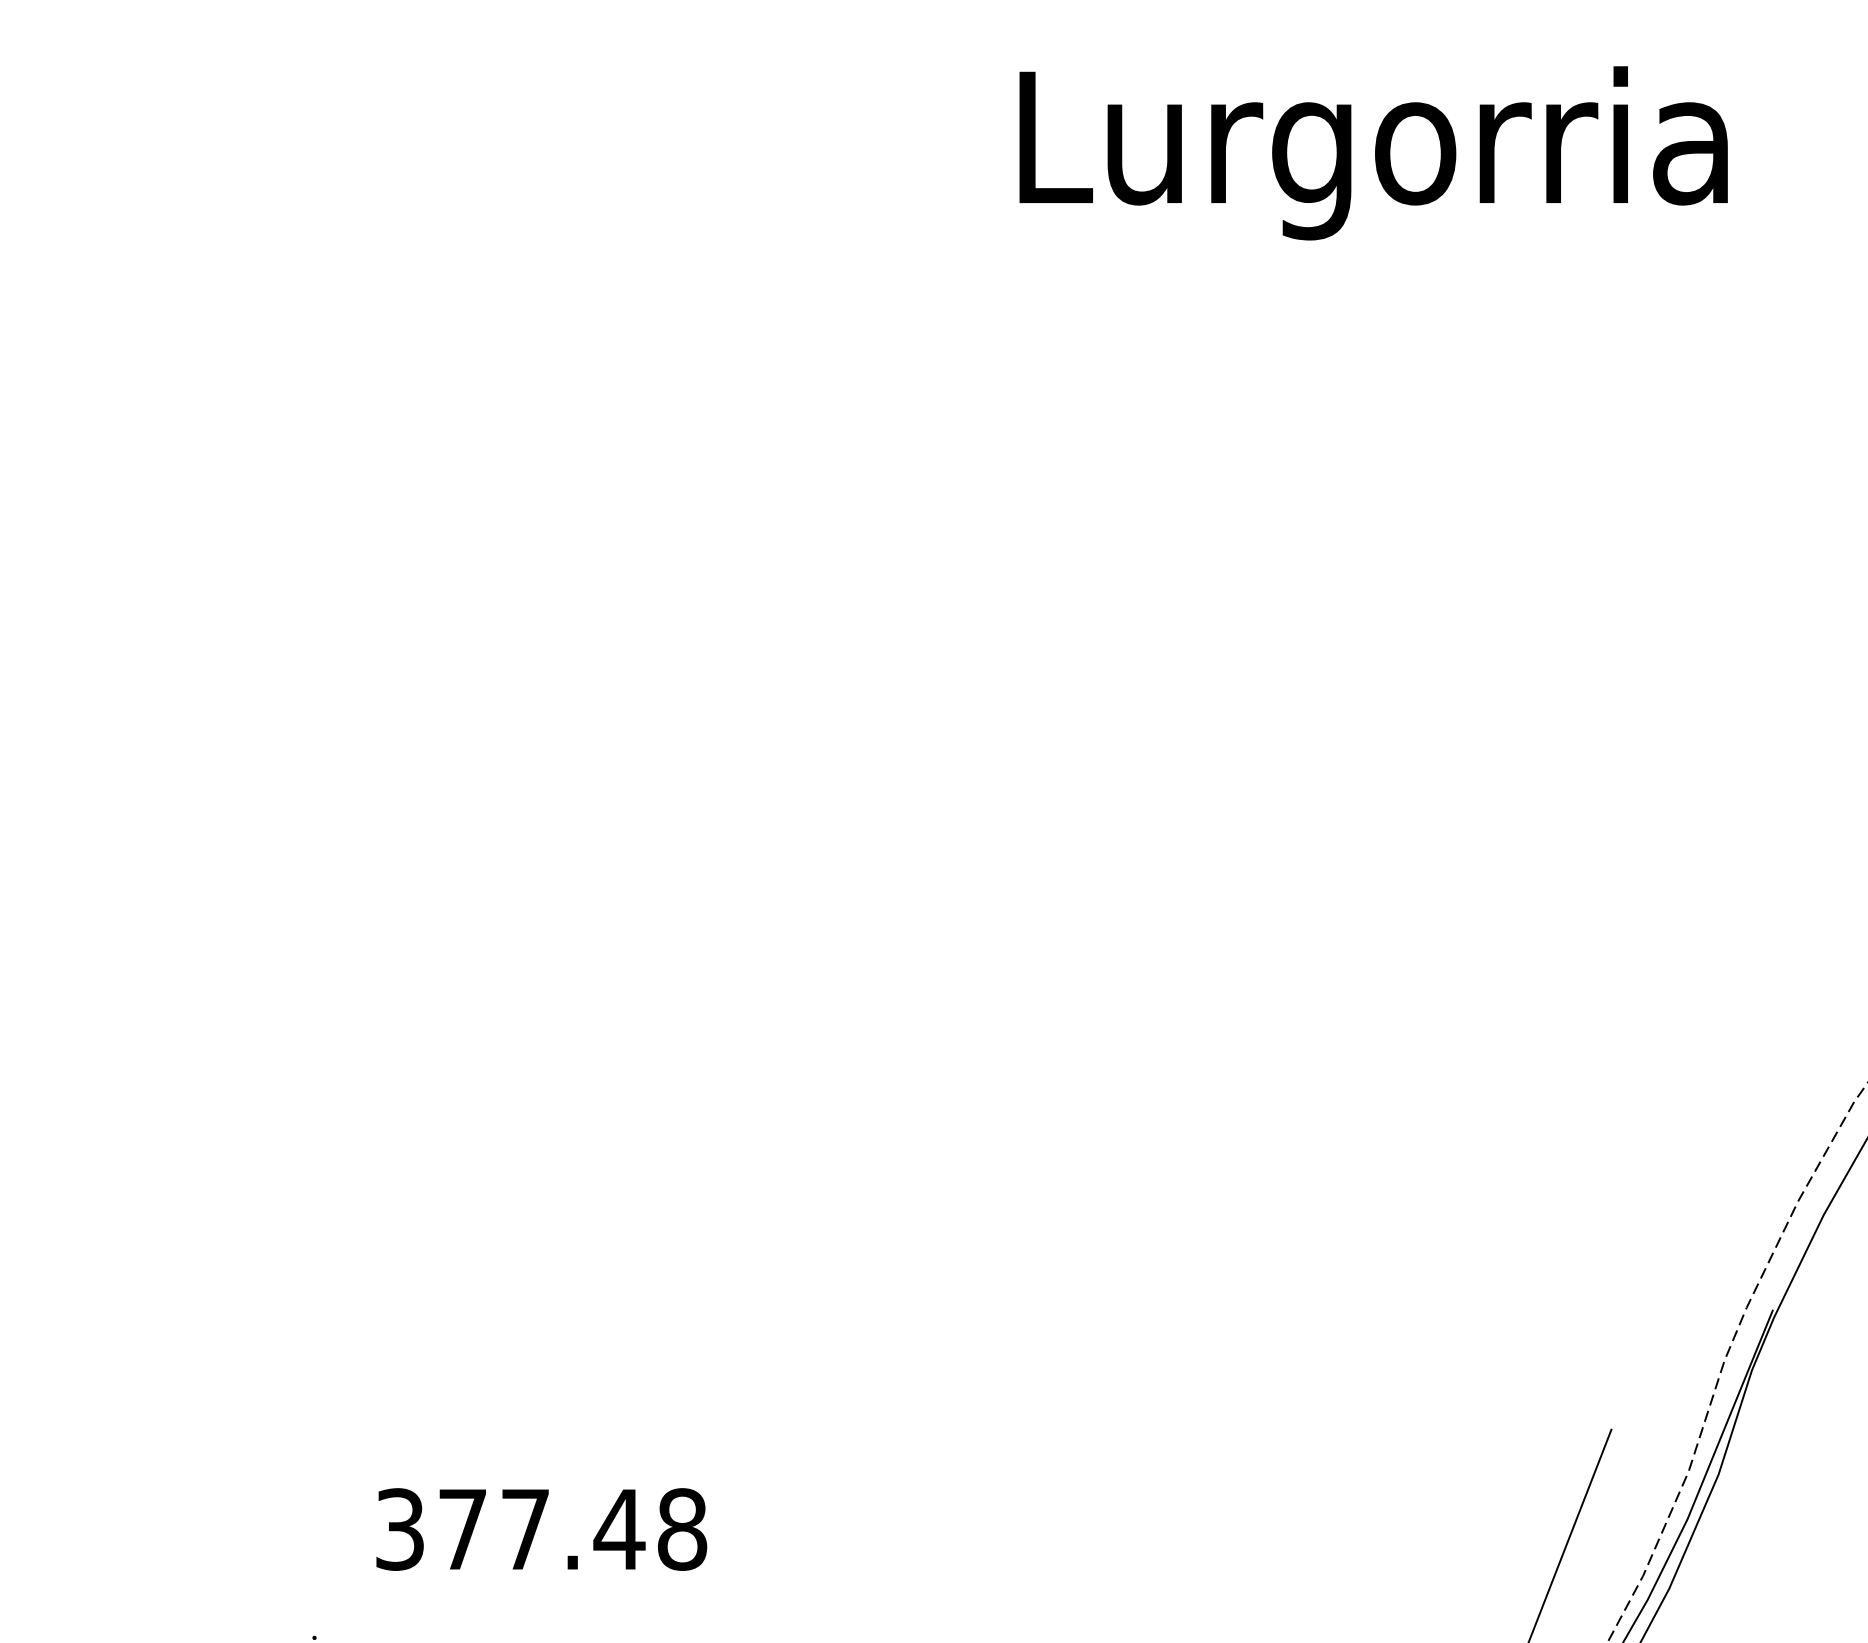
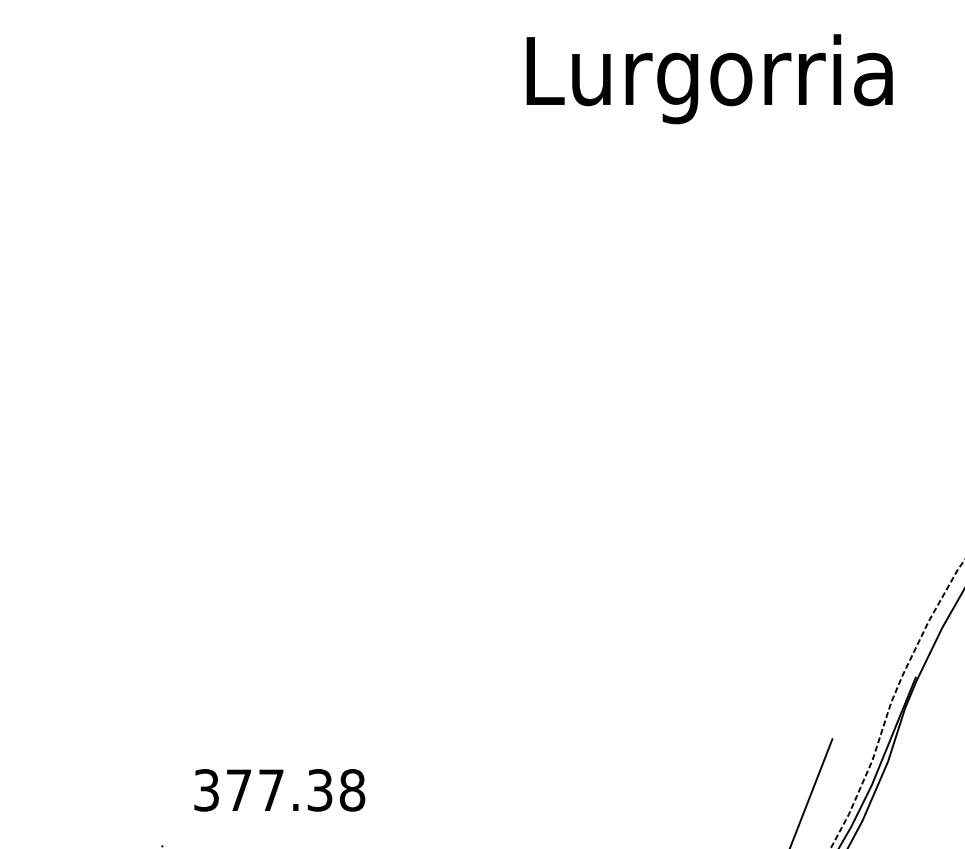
text: (618, 1529) -> (319, 790), 377.48 -> 377.38

